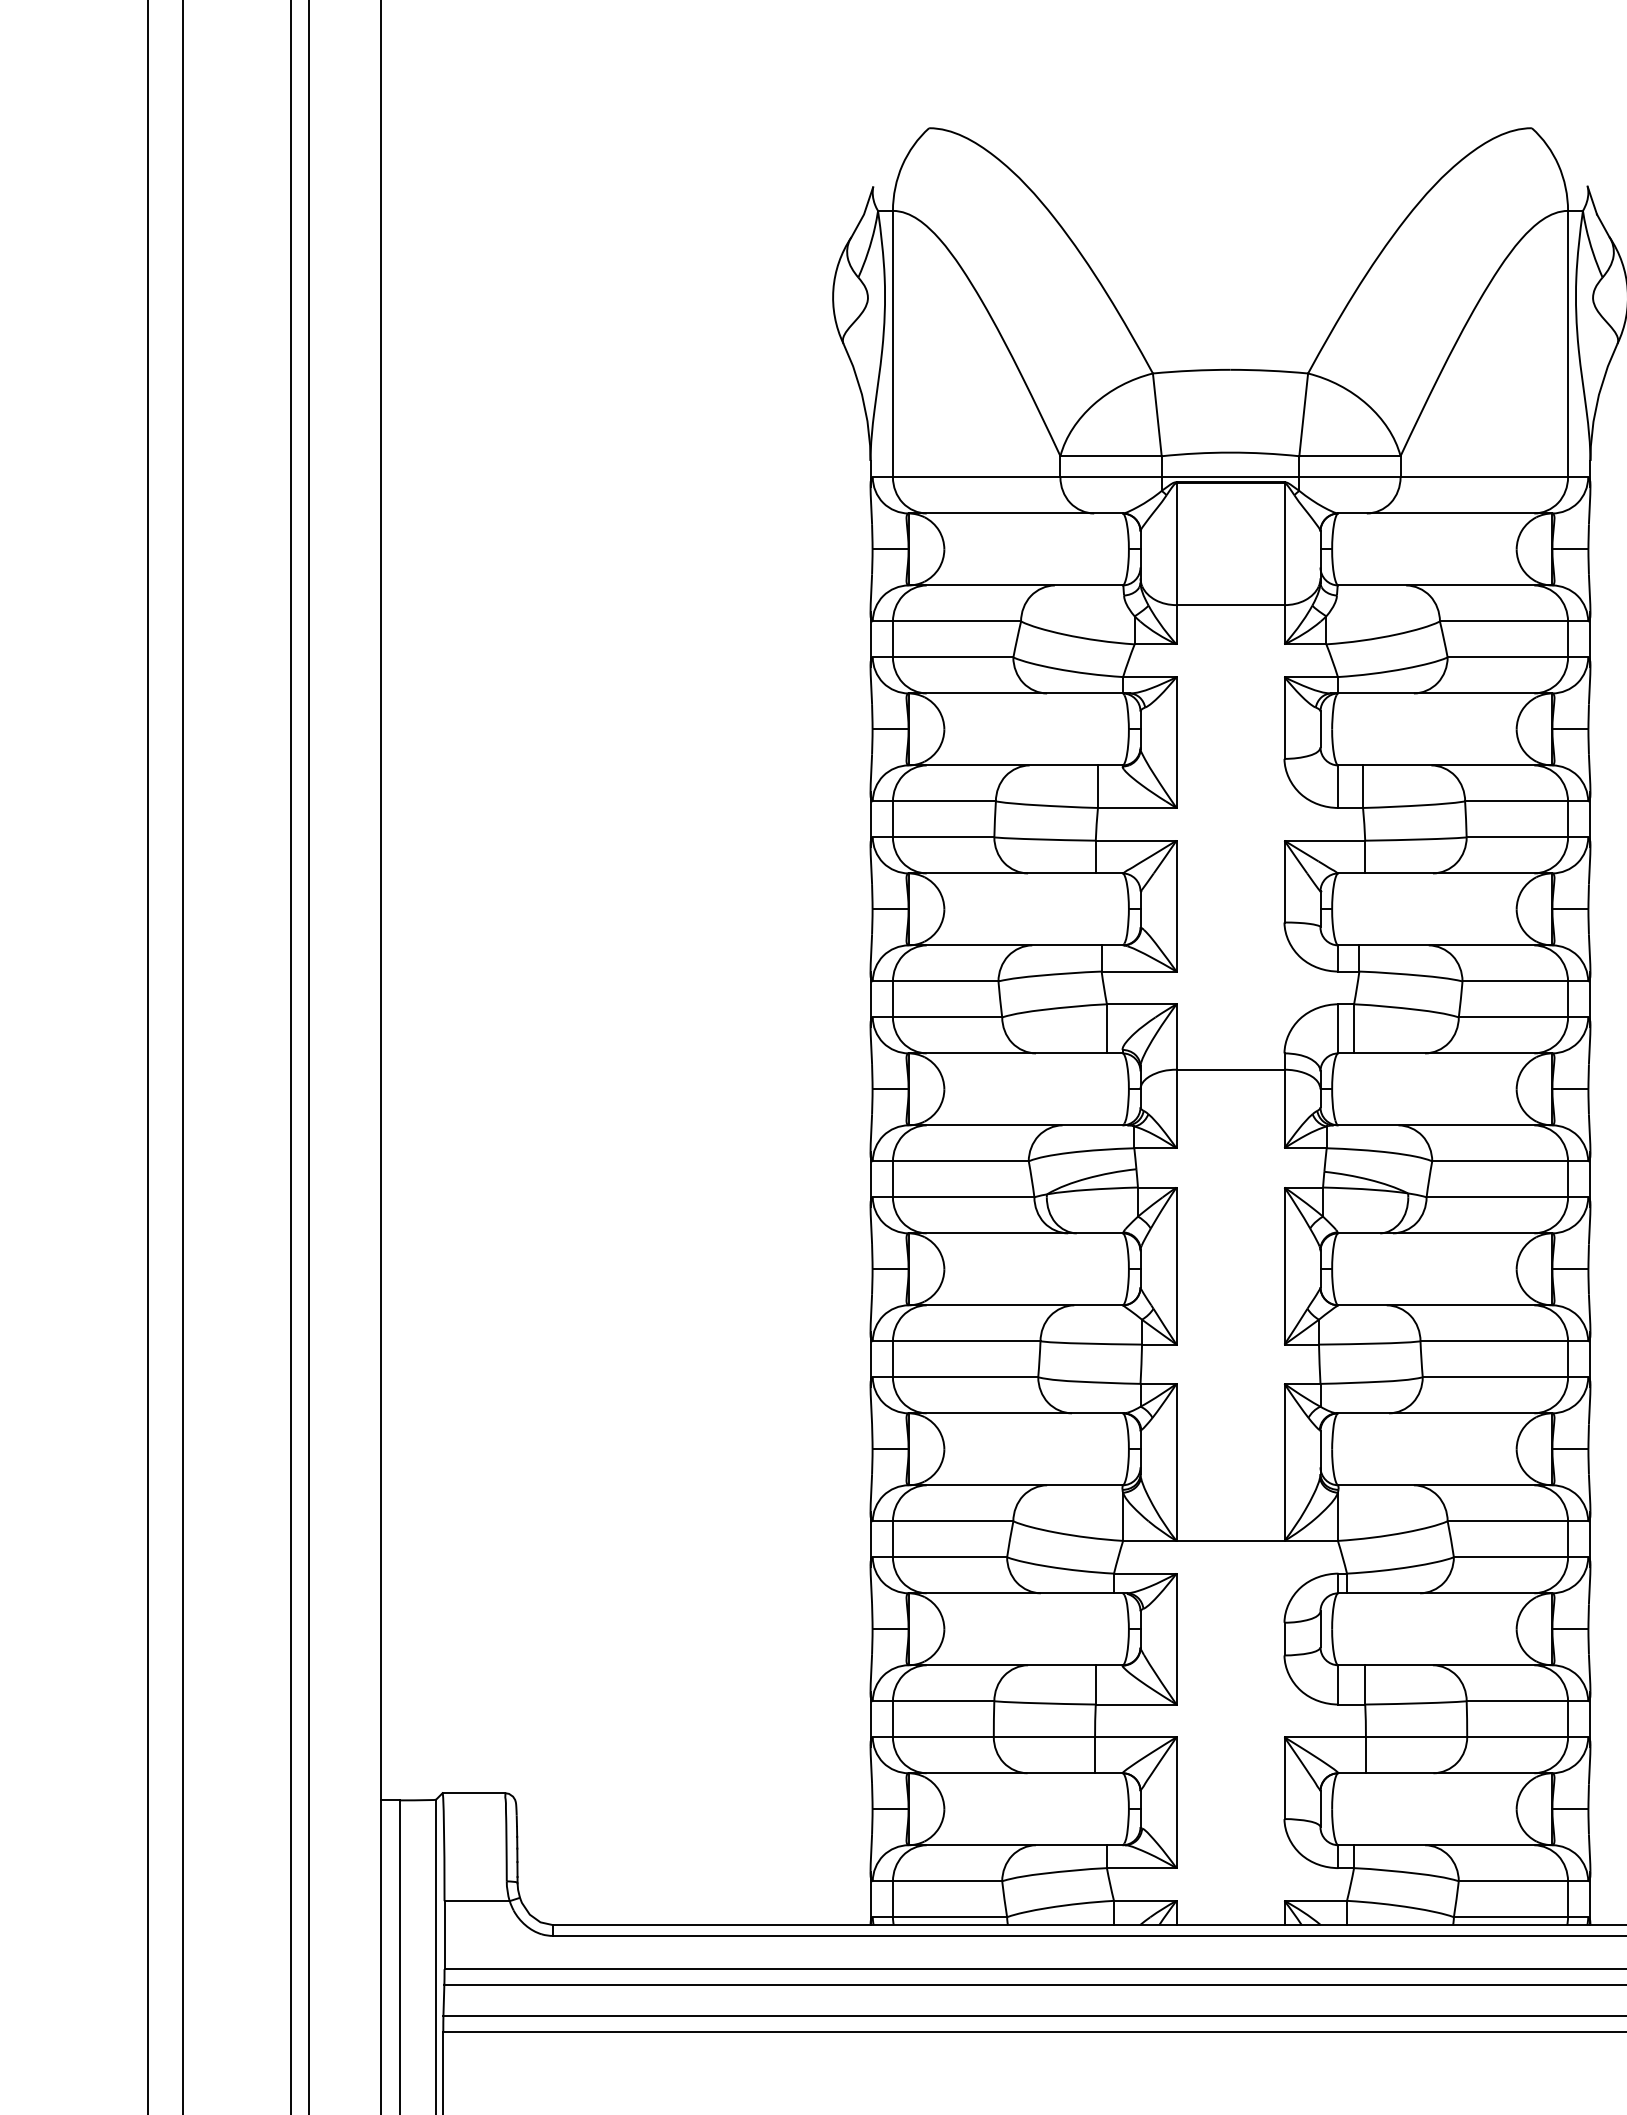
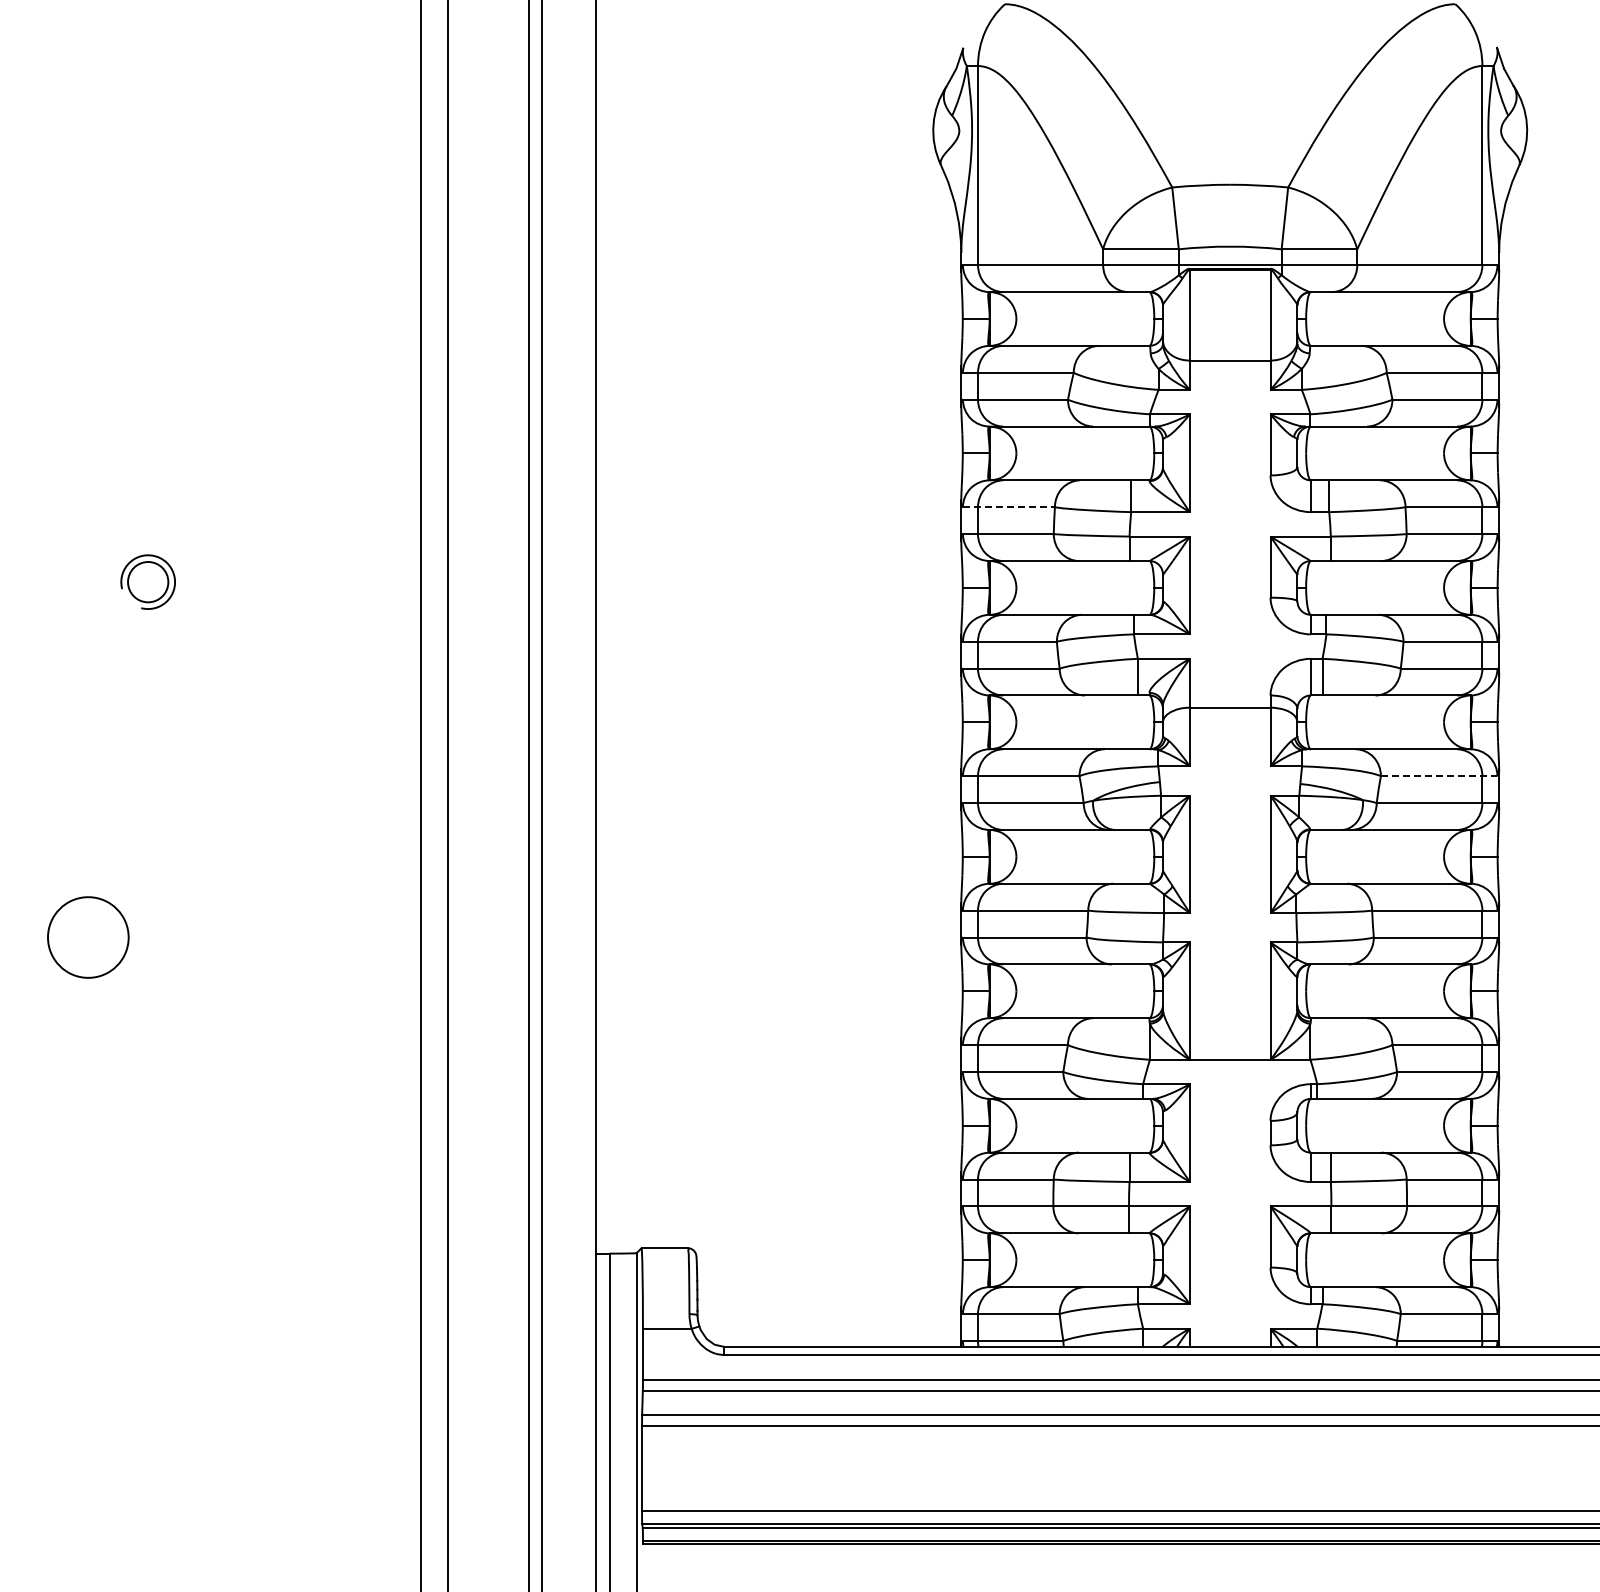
line: (933, 801) -> (1008, 507), solid -> dashed
line: (1510, 1161) -> (1439, 776), solid -> dashed

